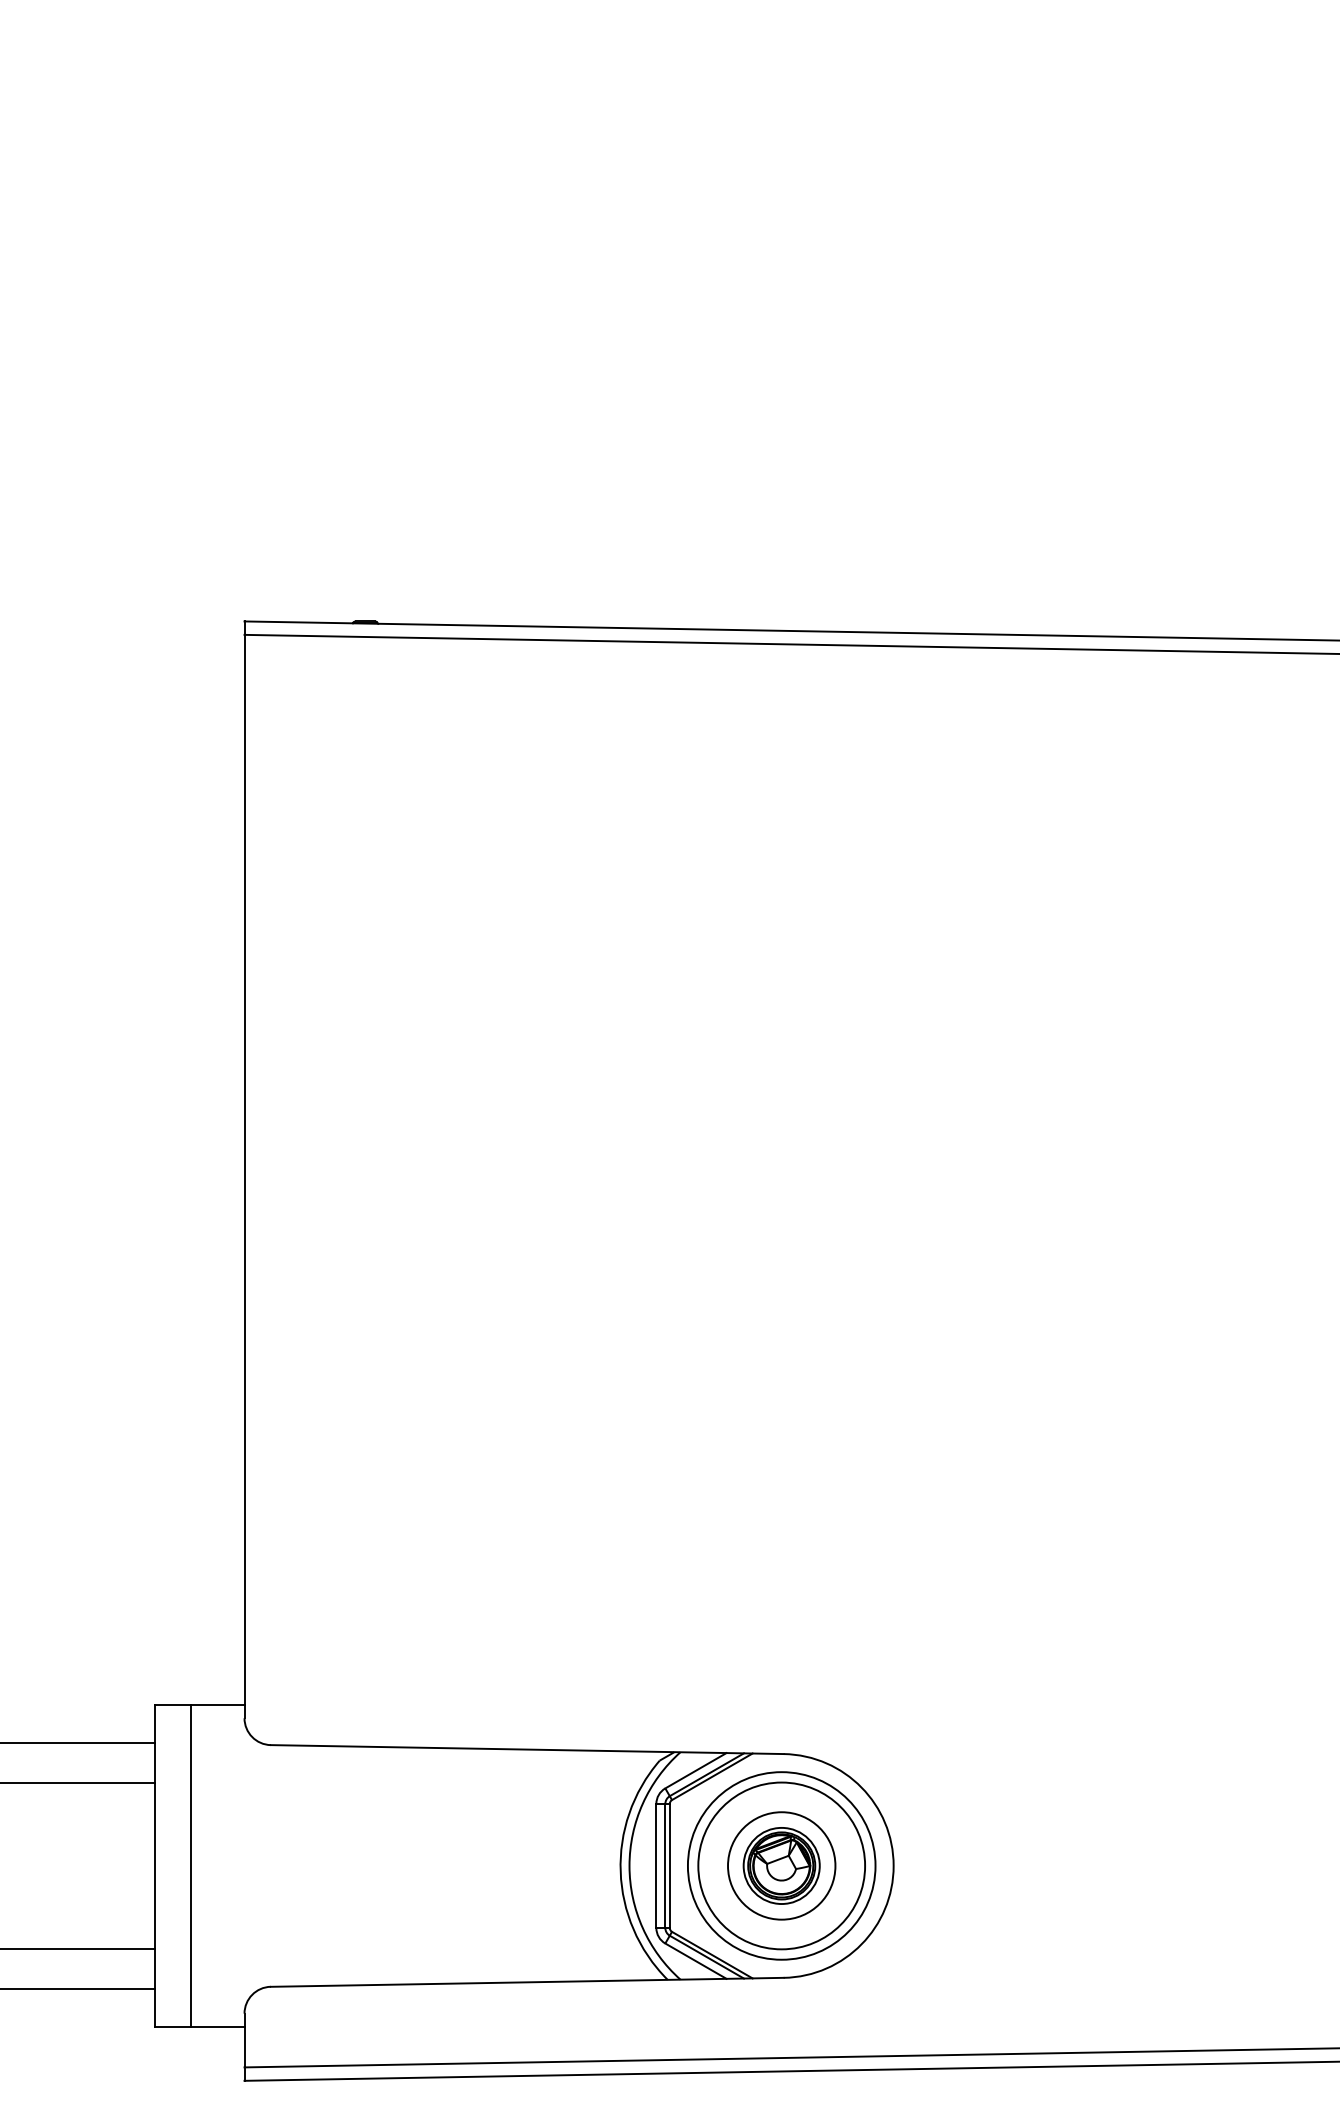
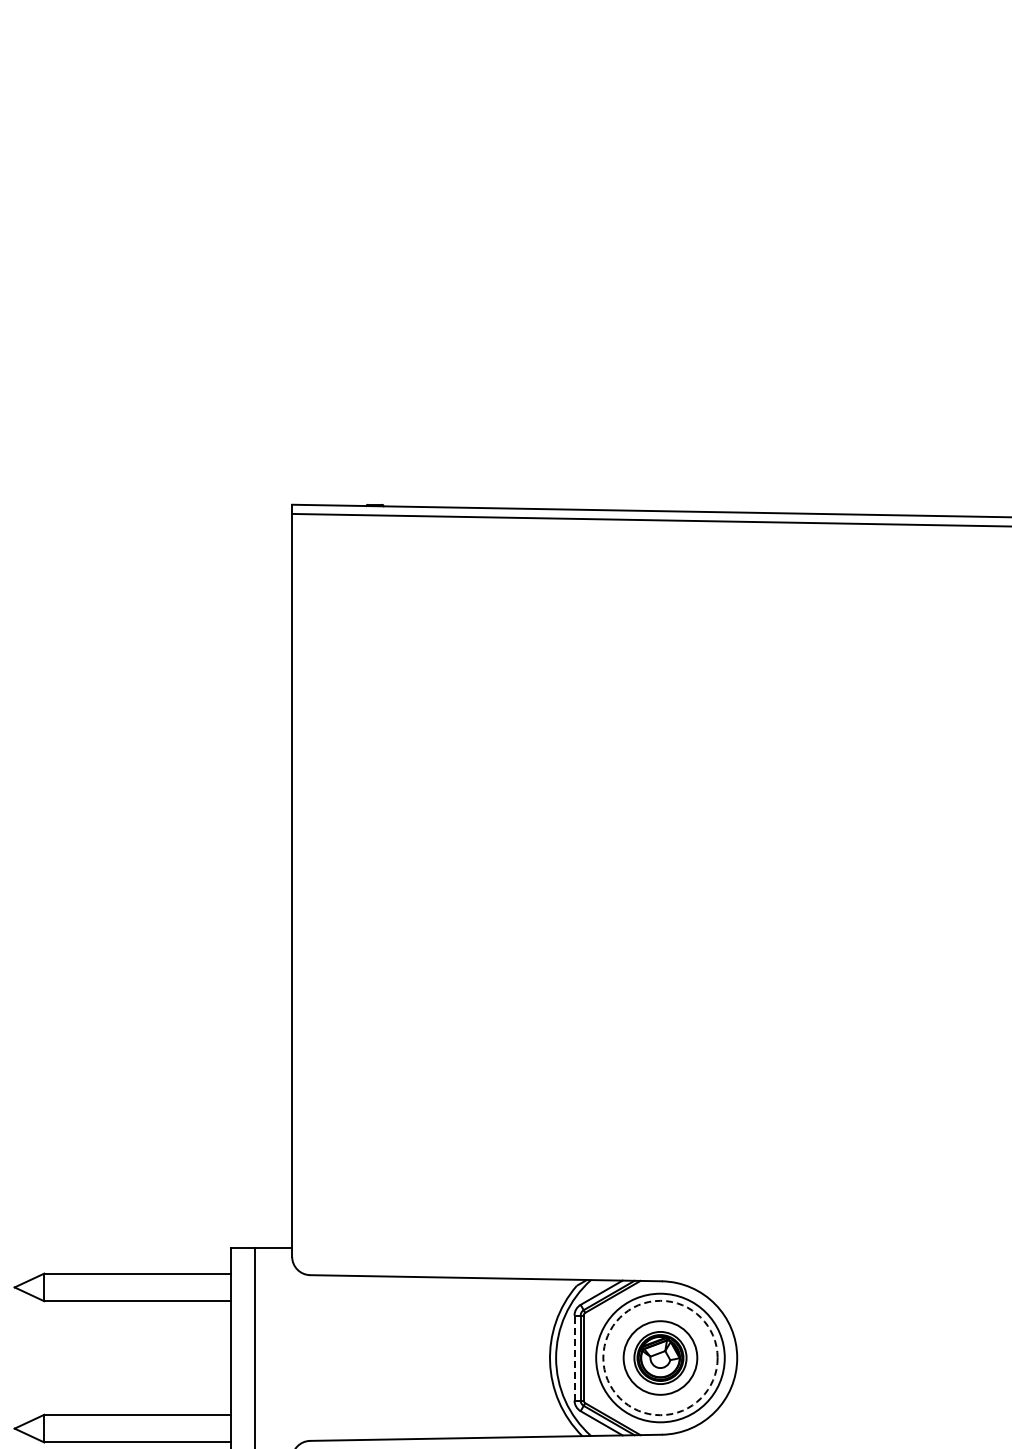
circle: (781, 1865) -> (660, 1357), solid -> dashed
line: (656, 1866) -> (574, 1358), solid -> dashed

